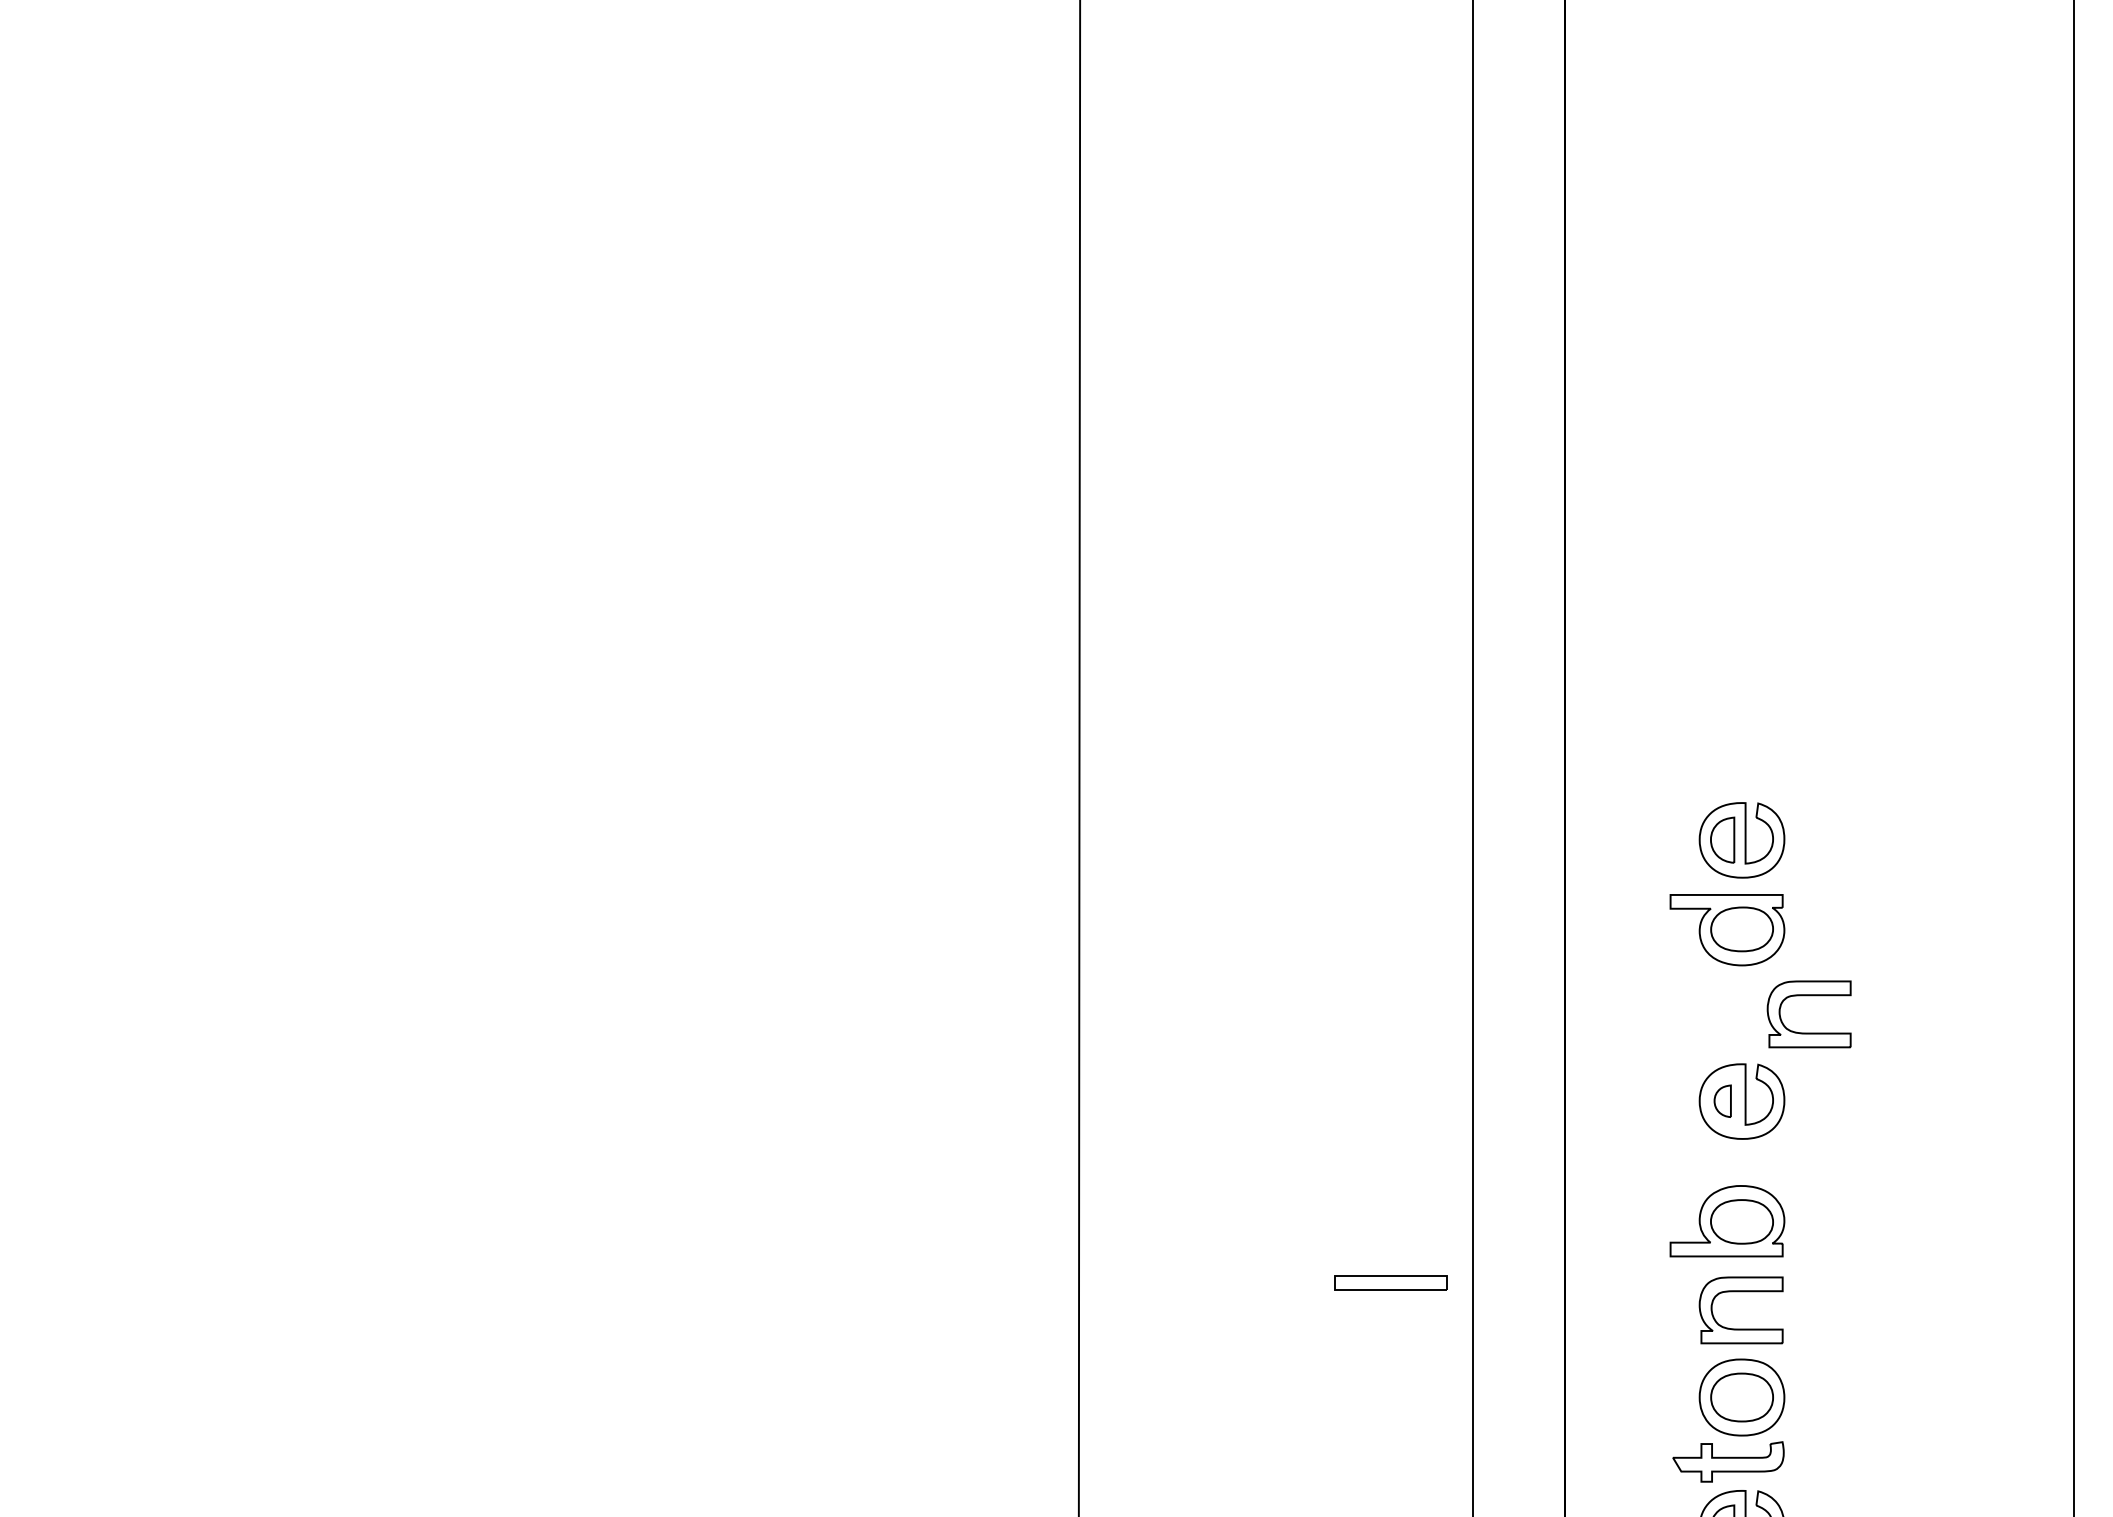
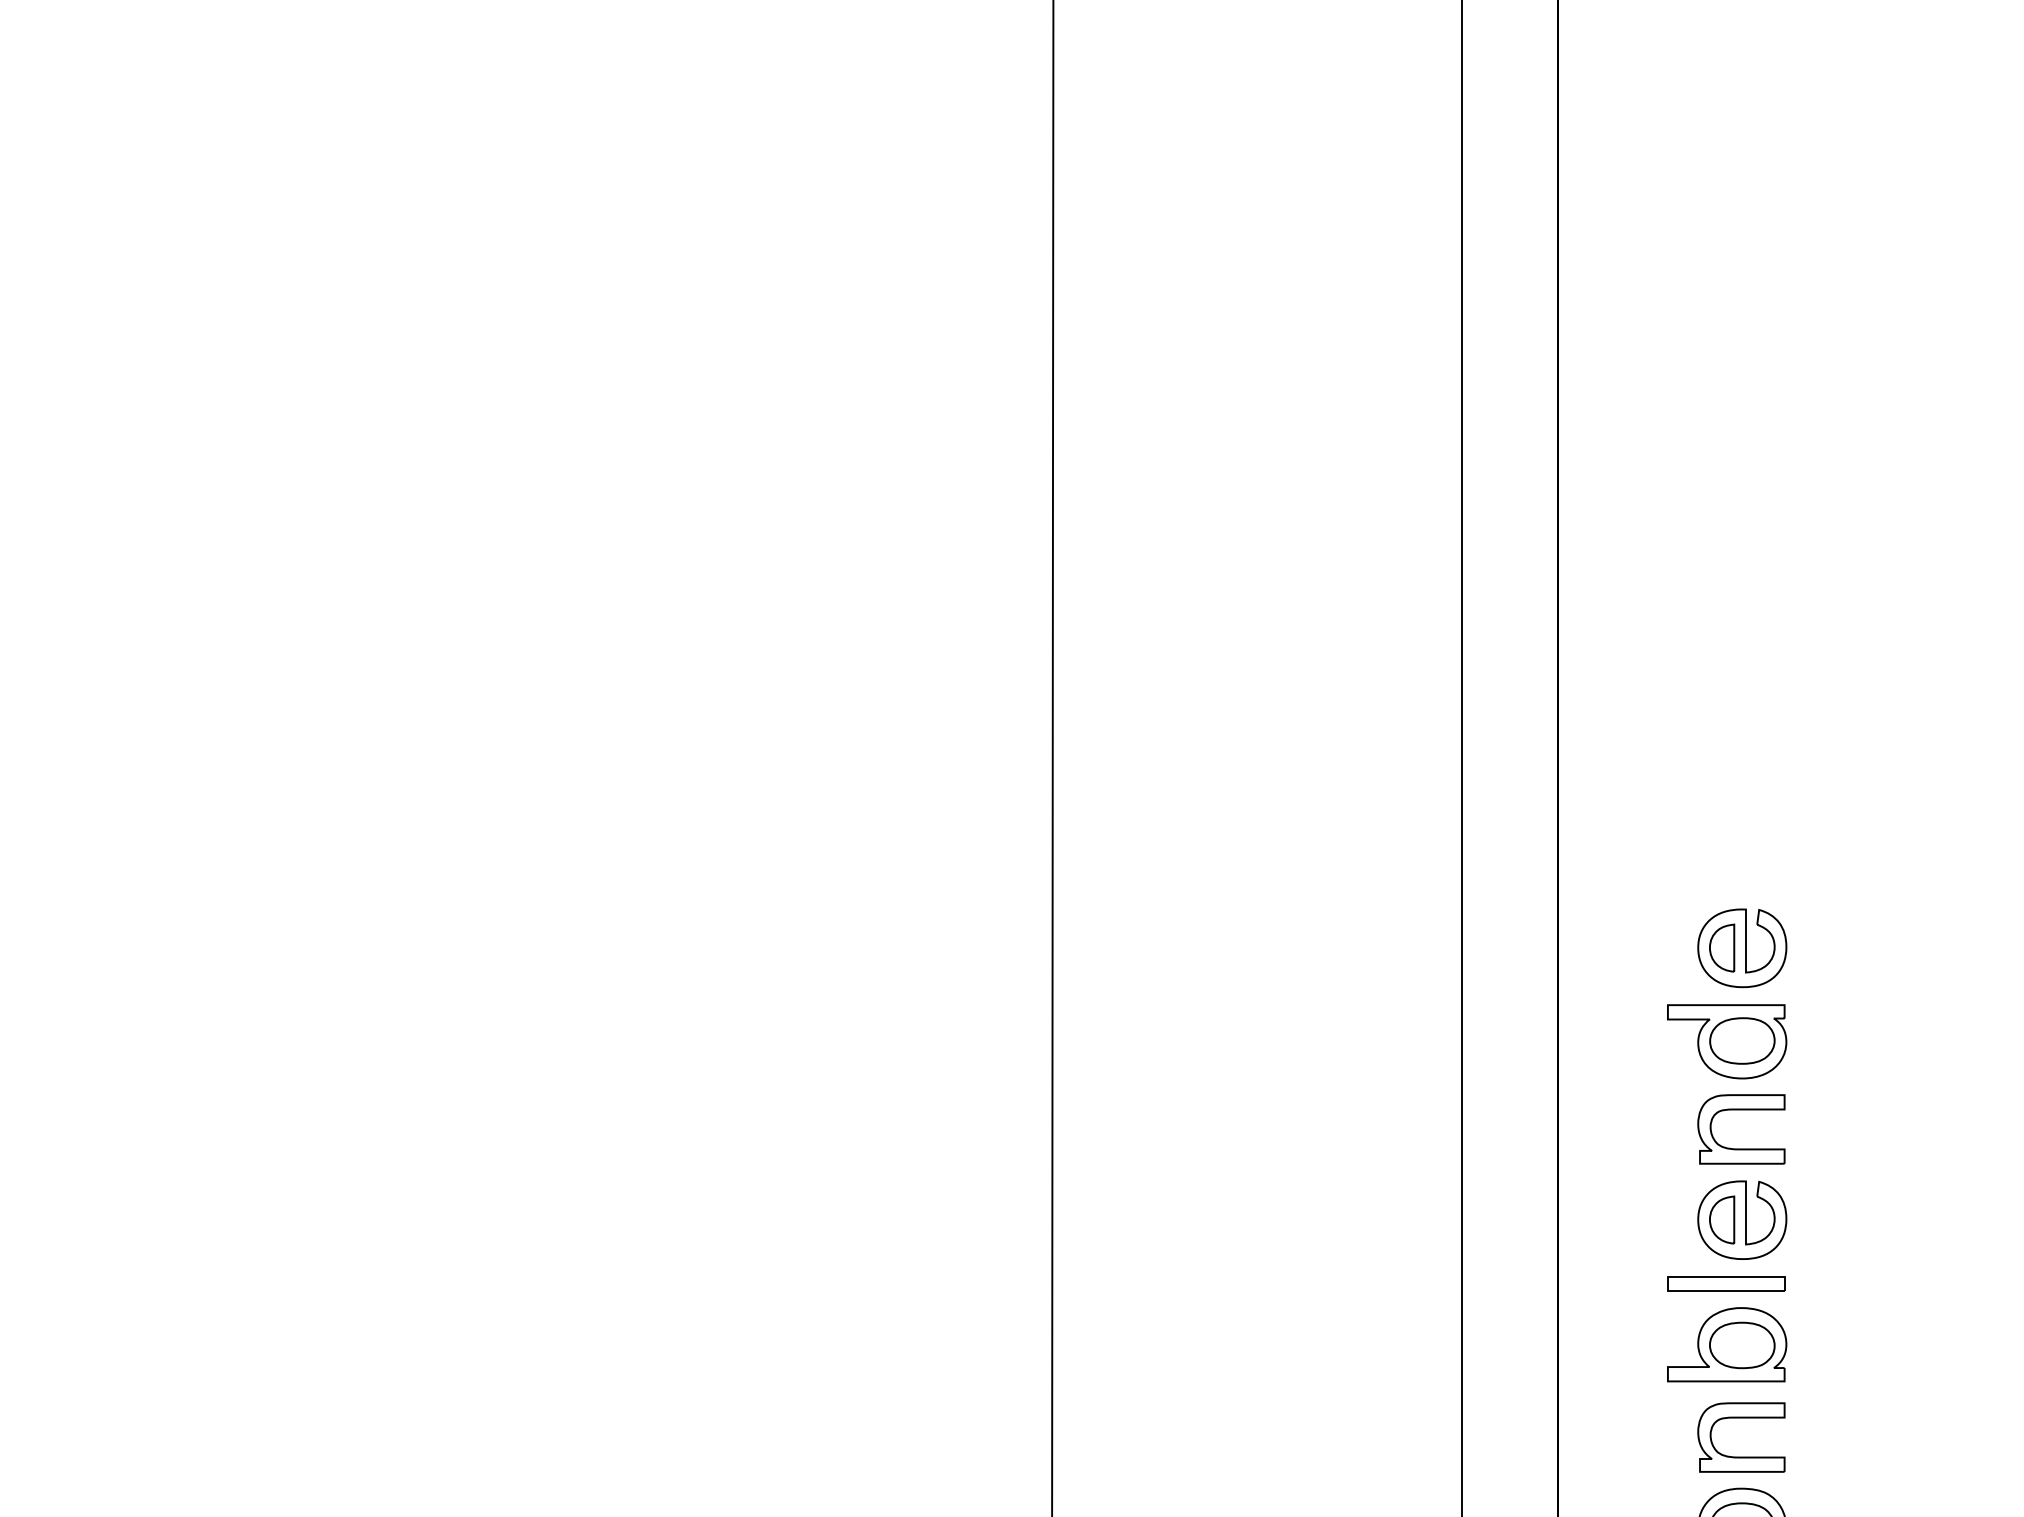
part: (1808, 996) -> (1740, 1110), moved
part: (1722, 1100) -> (1721, 1219), size x1.43
part: (1390, 1282) -> (1726, 1283), moved

